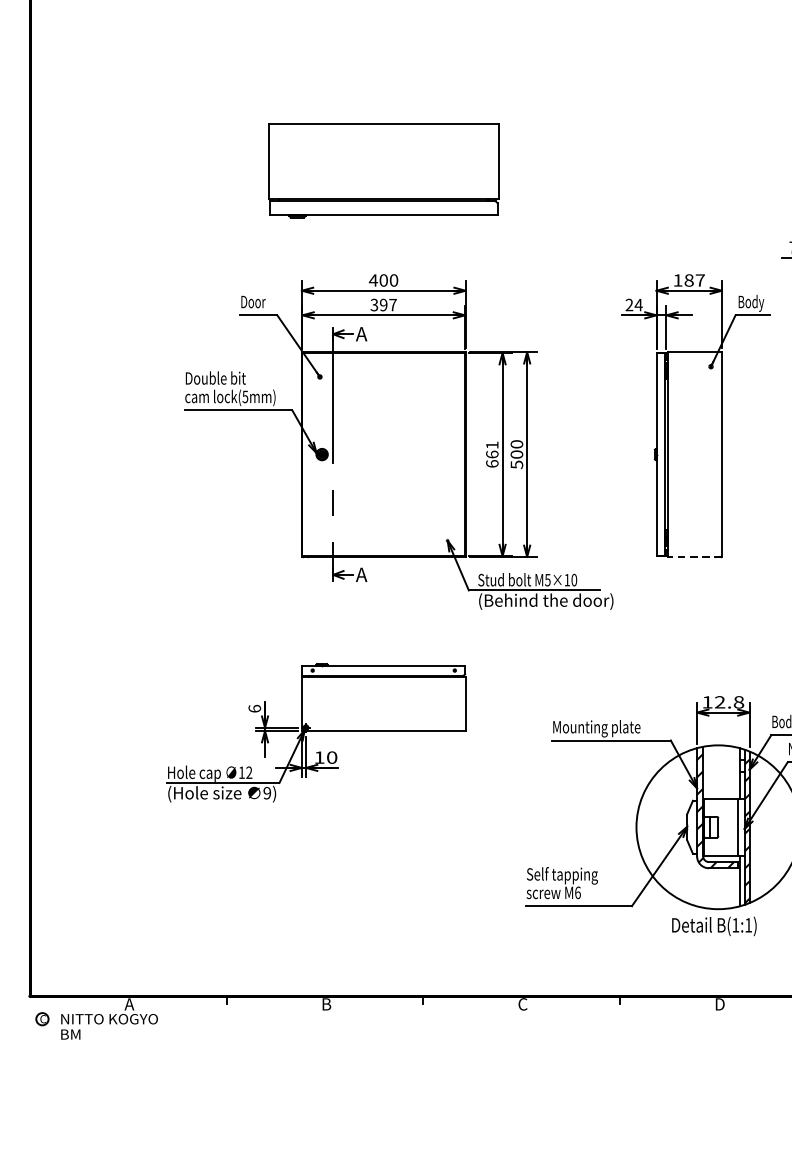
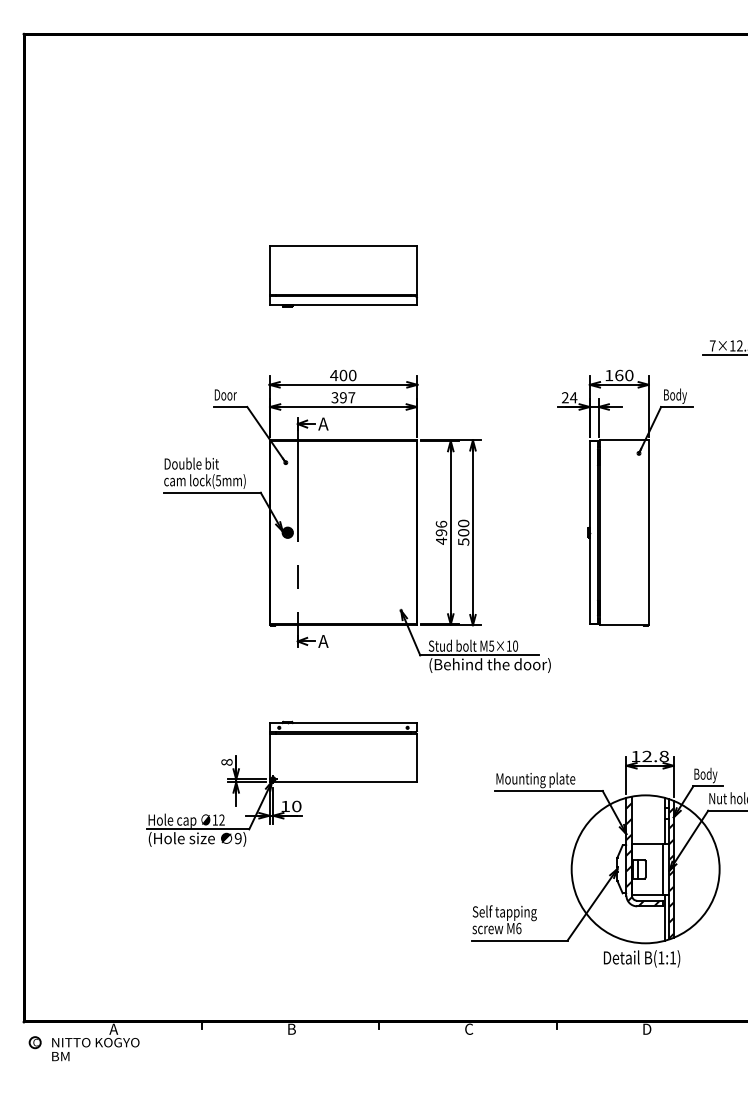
part: (383, 170) -> (343, 276), size x0.71
text: (694, 280) -> (624, 375), 187 -> 160
text: (492, 454) -> (441, 532), 661 -> 496
line: (693, 557) -> (623, 625), dashed -> solid
text: (254, 707) -> (226, 761), 6 -> 8

